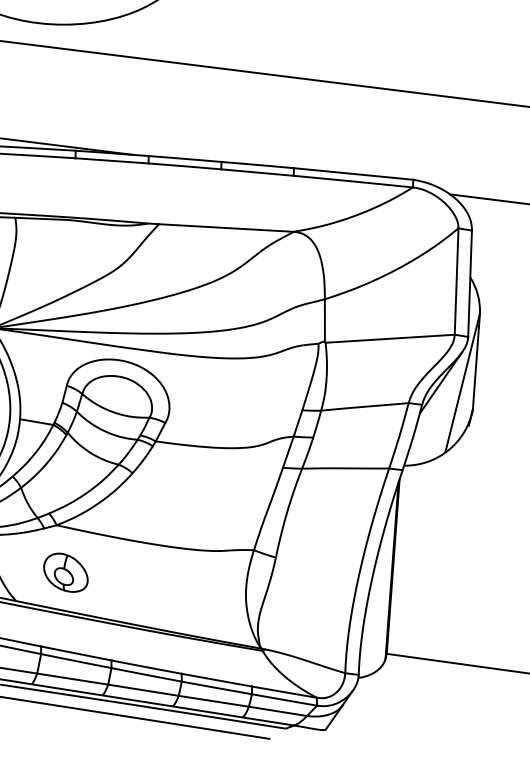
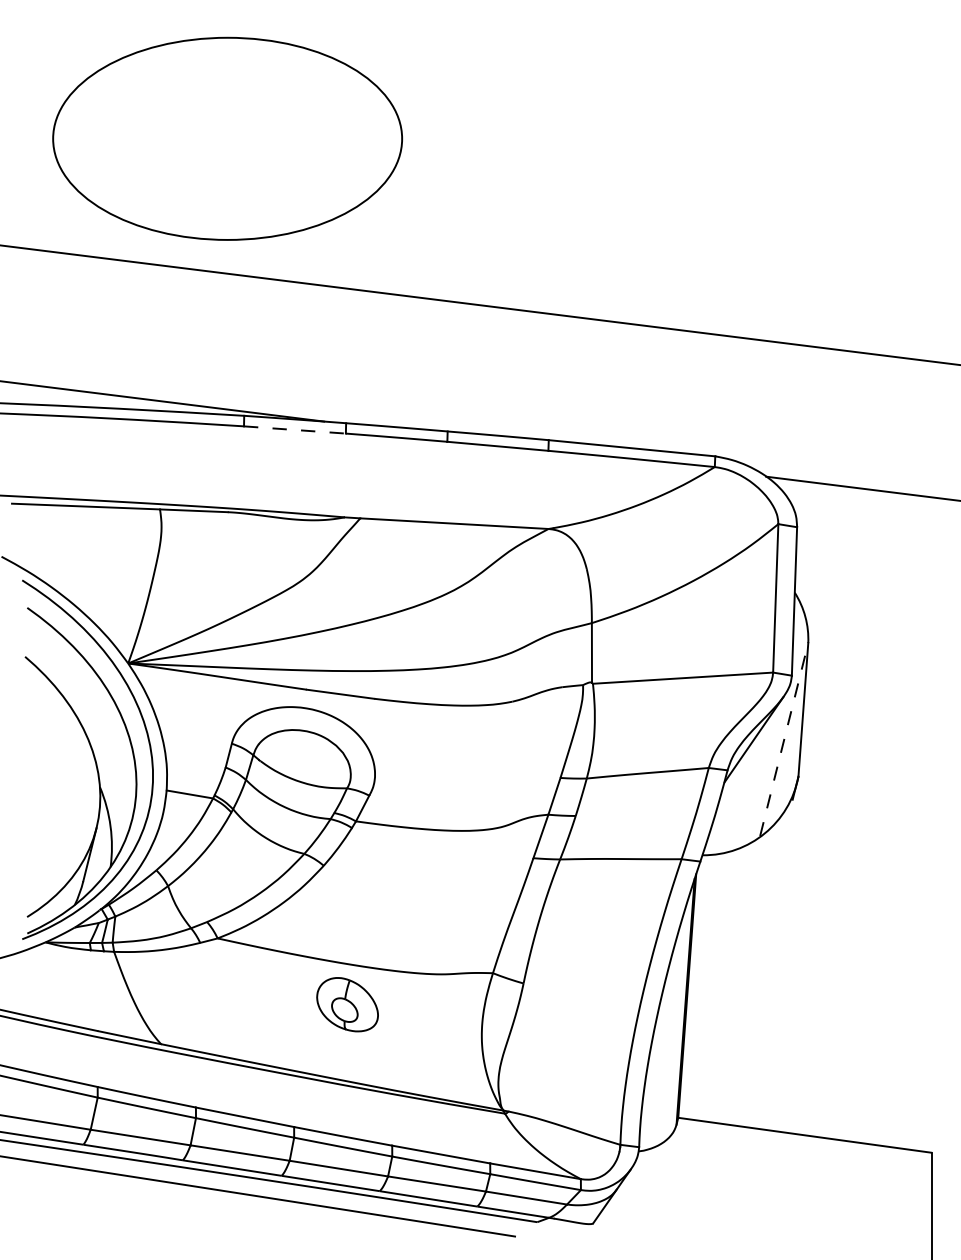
line: (112, 161) -> (295, 430), solid -> dashed
line: (462, 382) -> (784, 739), solid -> dashed
part: (65, 572) -> (347, 1004), moved

